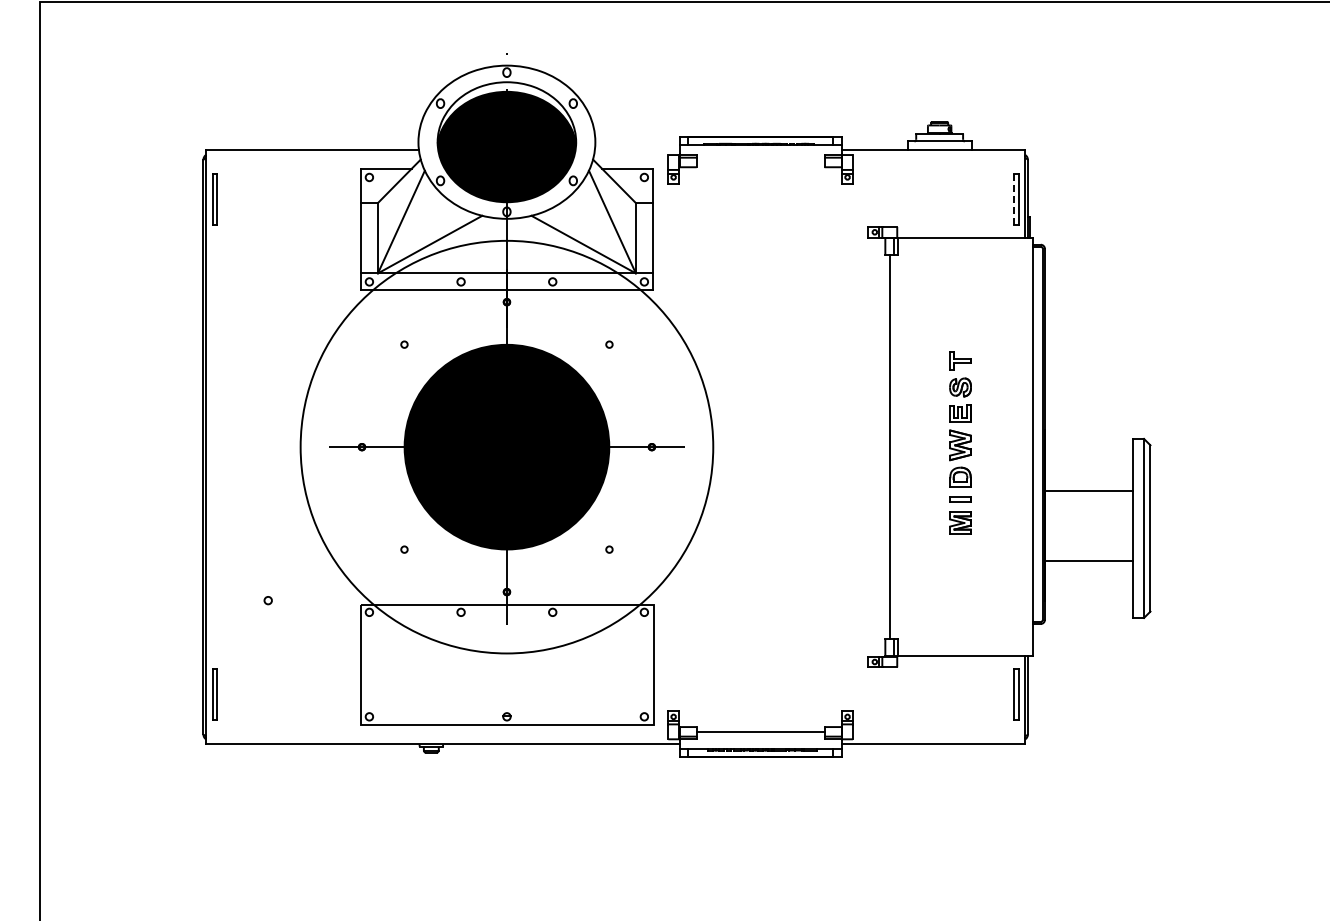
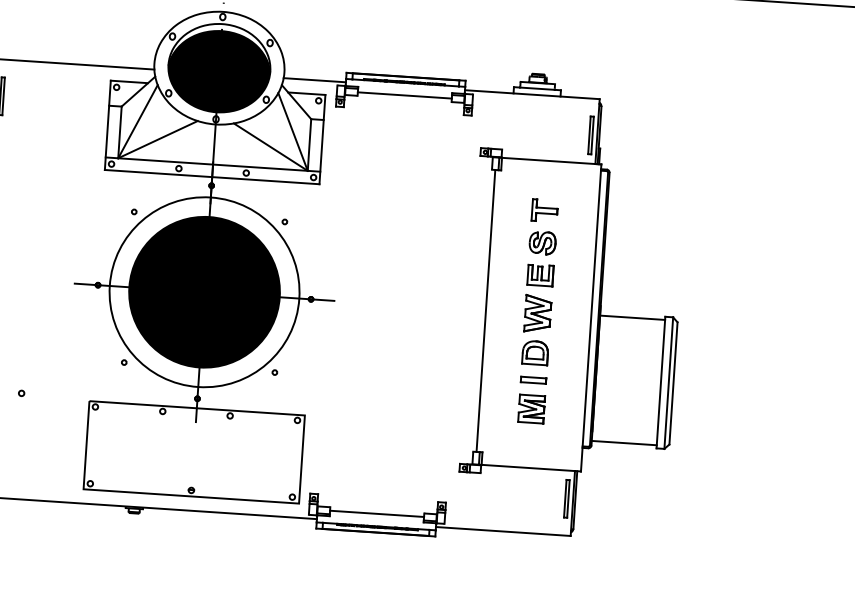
line: (636, 149) -> (314, 79), added
line: (760, 162) -> (404, 95), added
line: (1014, 199) -> (589, 135), dashed -> solid
part: (960, 443) -> (538, 311), size x1.67
circle: (506, 447) -> (204, 292), size x0.62
line: (1088, 491) -> (632, 317), moved
line: (1088, 560) -> (623, 442), moved

